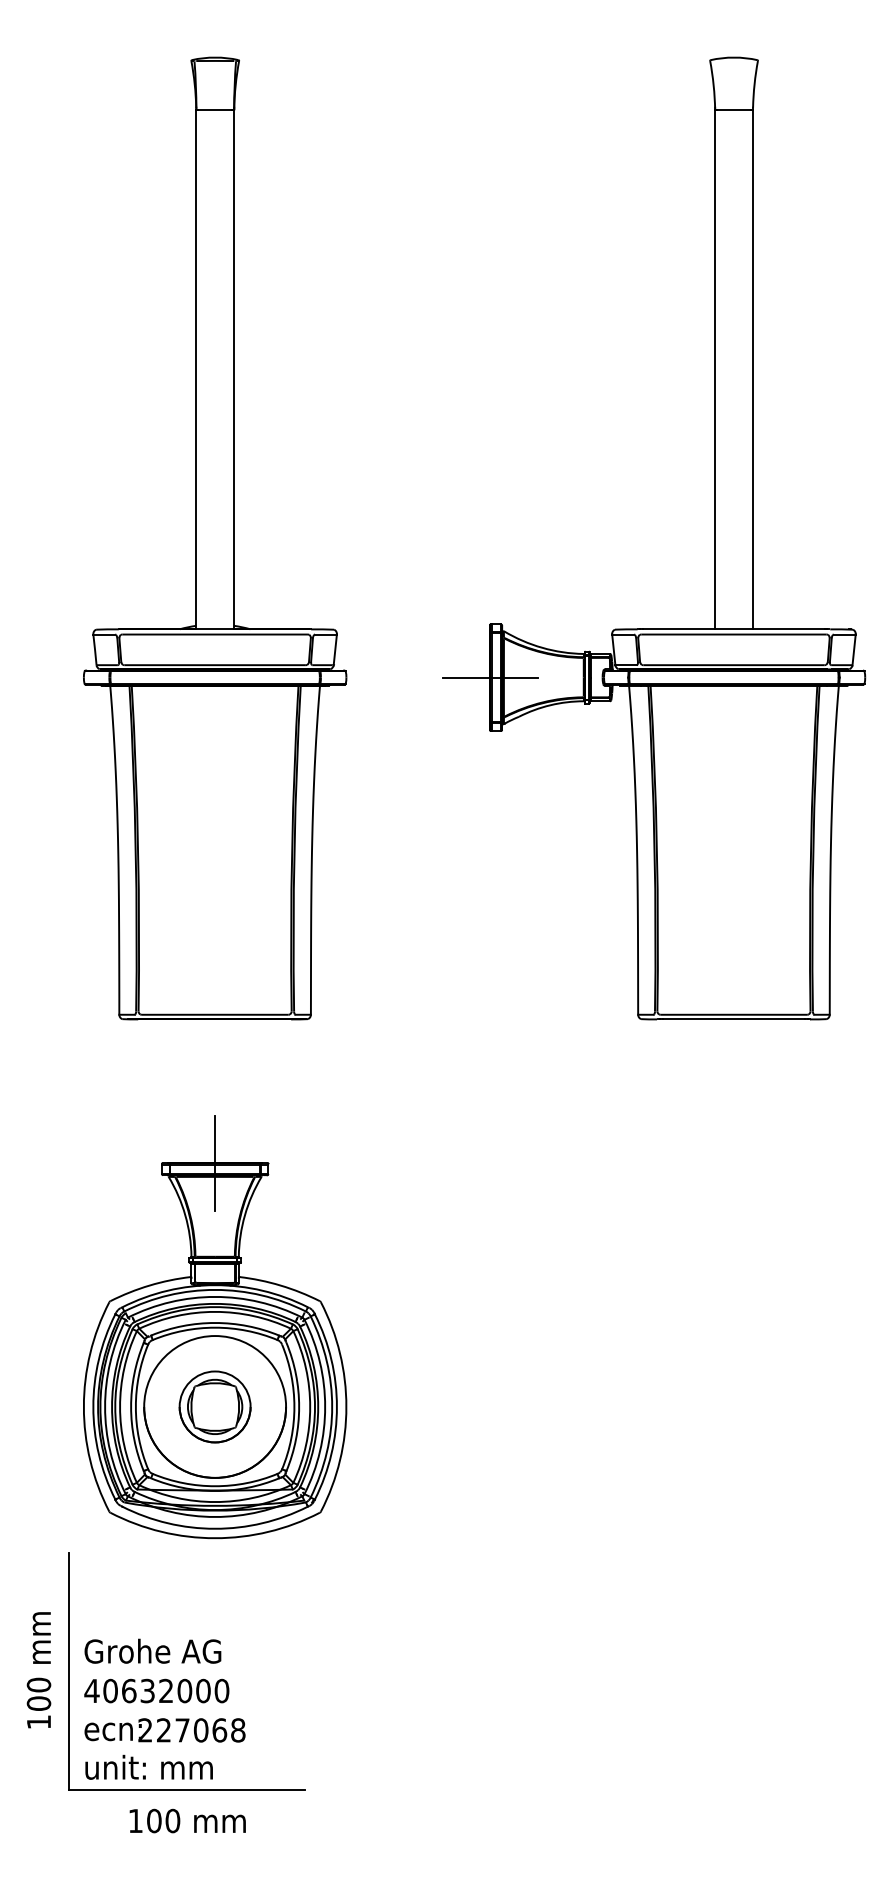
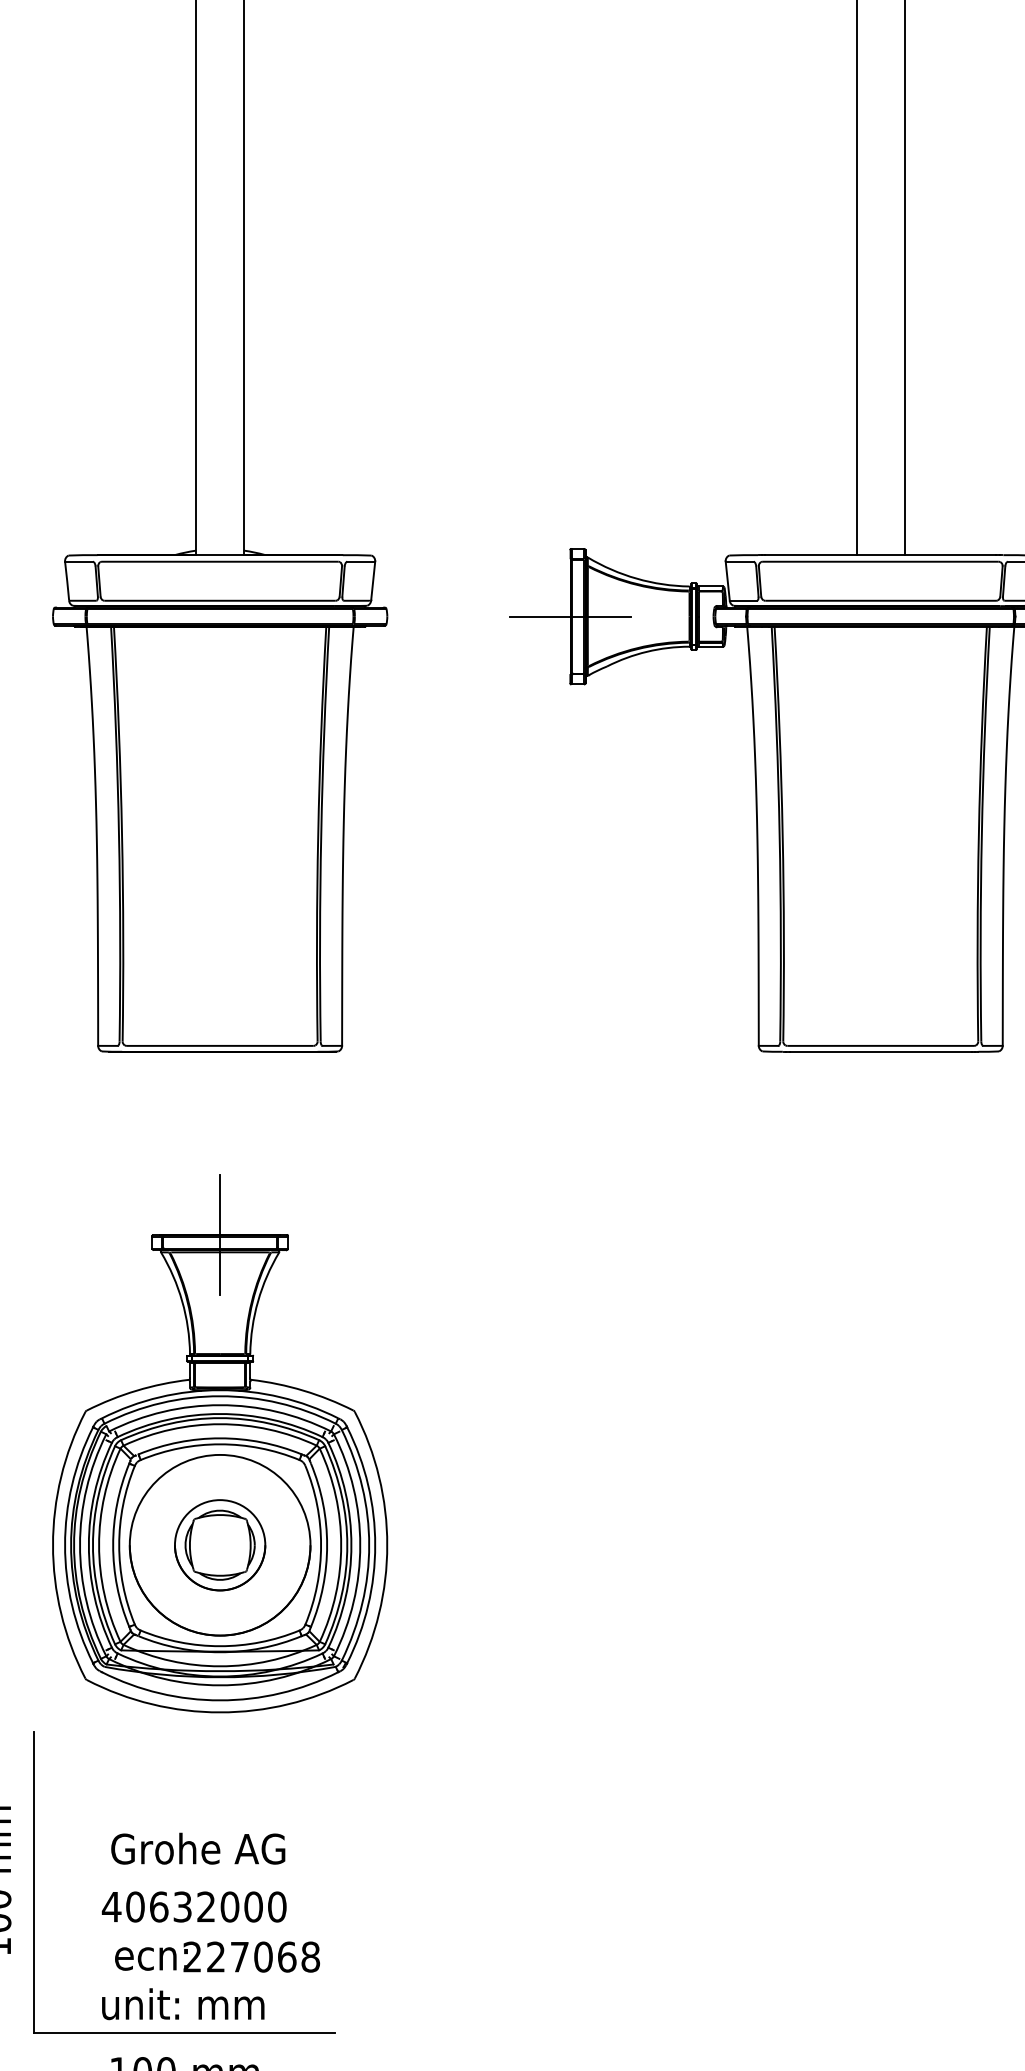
text: (152, 1650) -> (197, 1847), moved
text: (156, 1690) -> (193, 1906), moved
text: (164, 1730) -> (216, 1957), moved
text: (148, 1766) -> (182, 2003), moved

